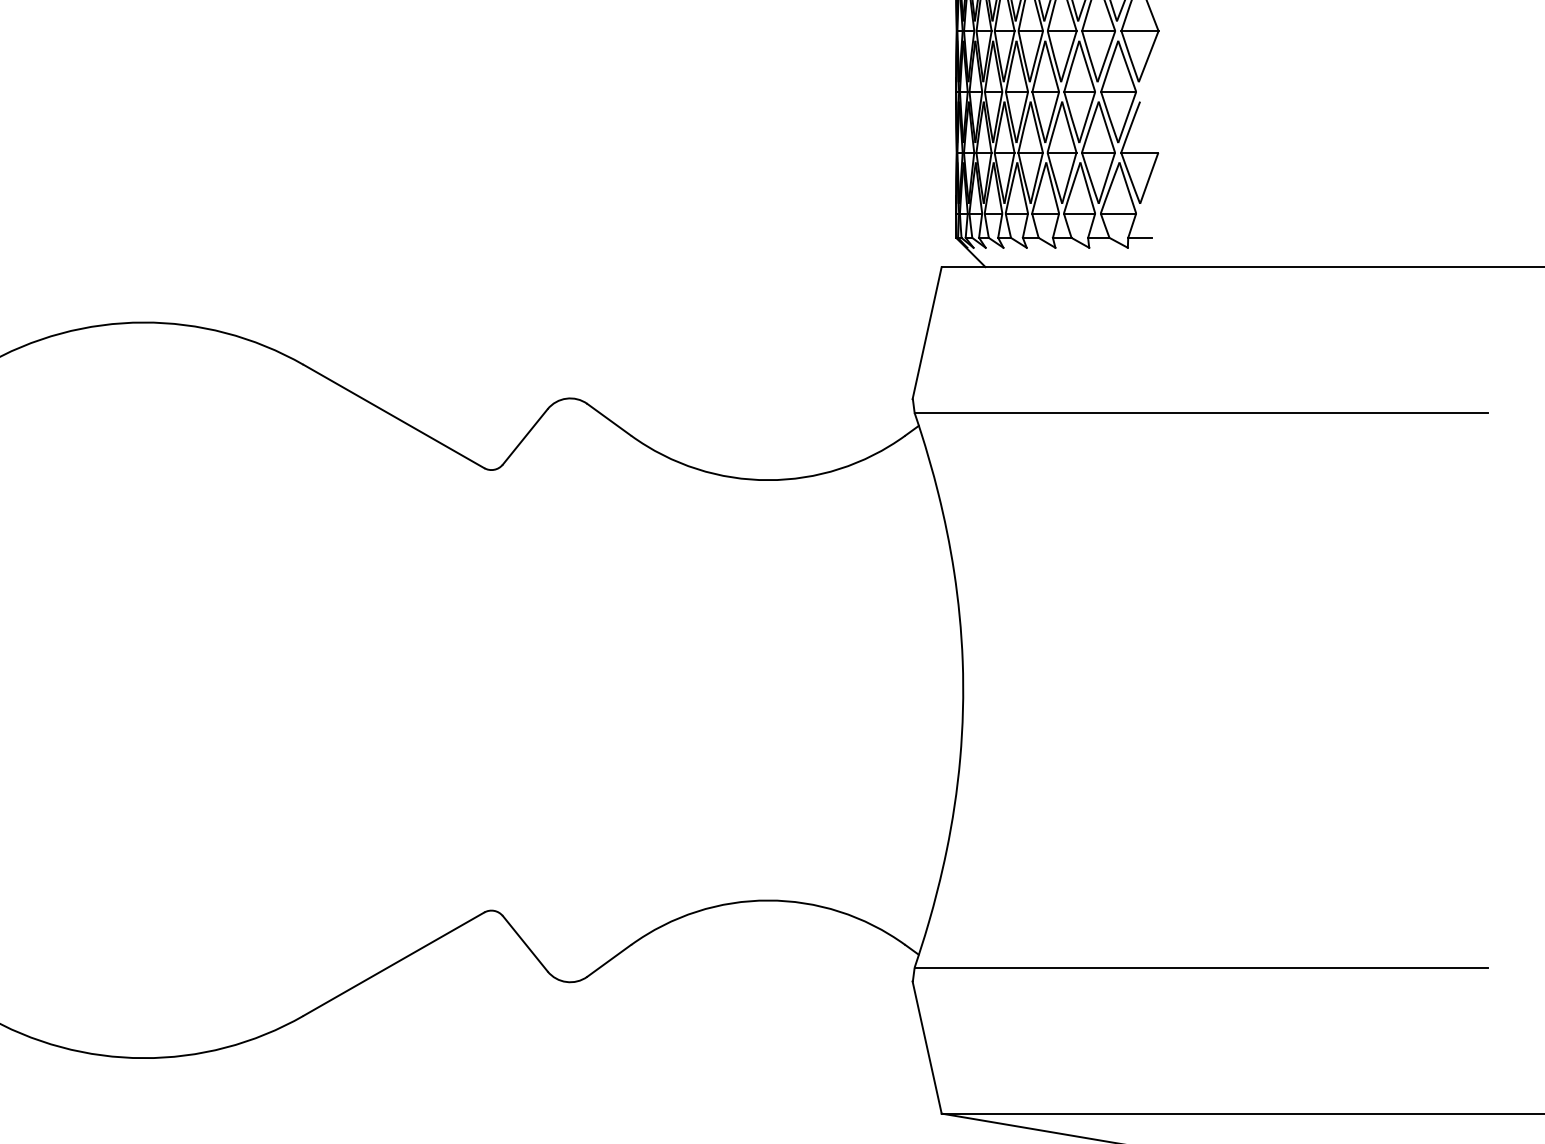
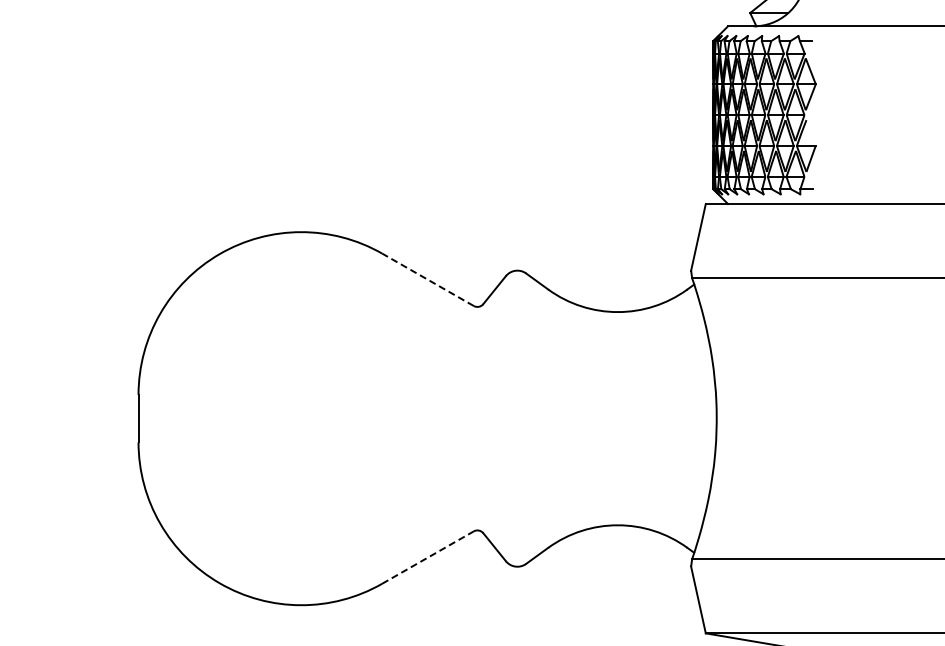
line: (394, 415) -> (428, 279), solid -> dashed
line: (394, 964) -> (428, 557), solid -> dashed

